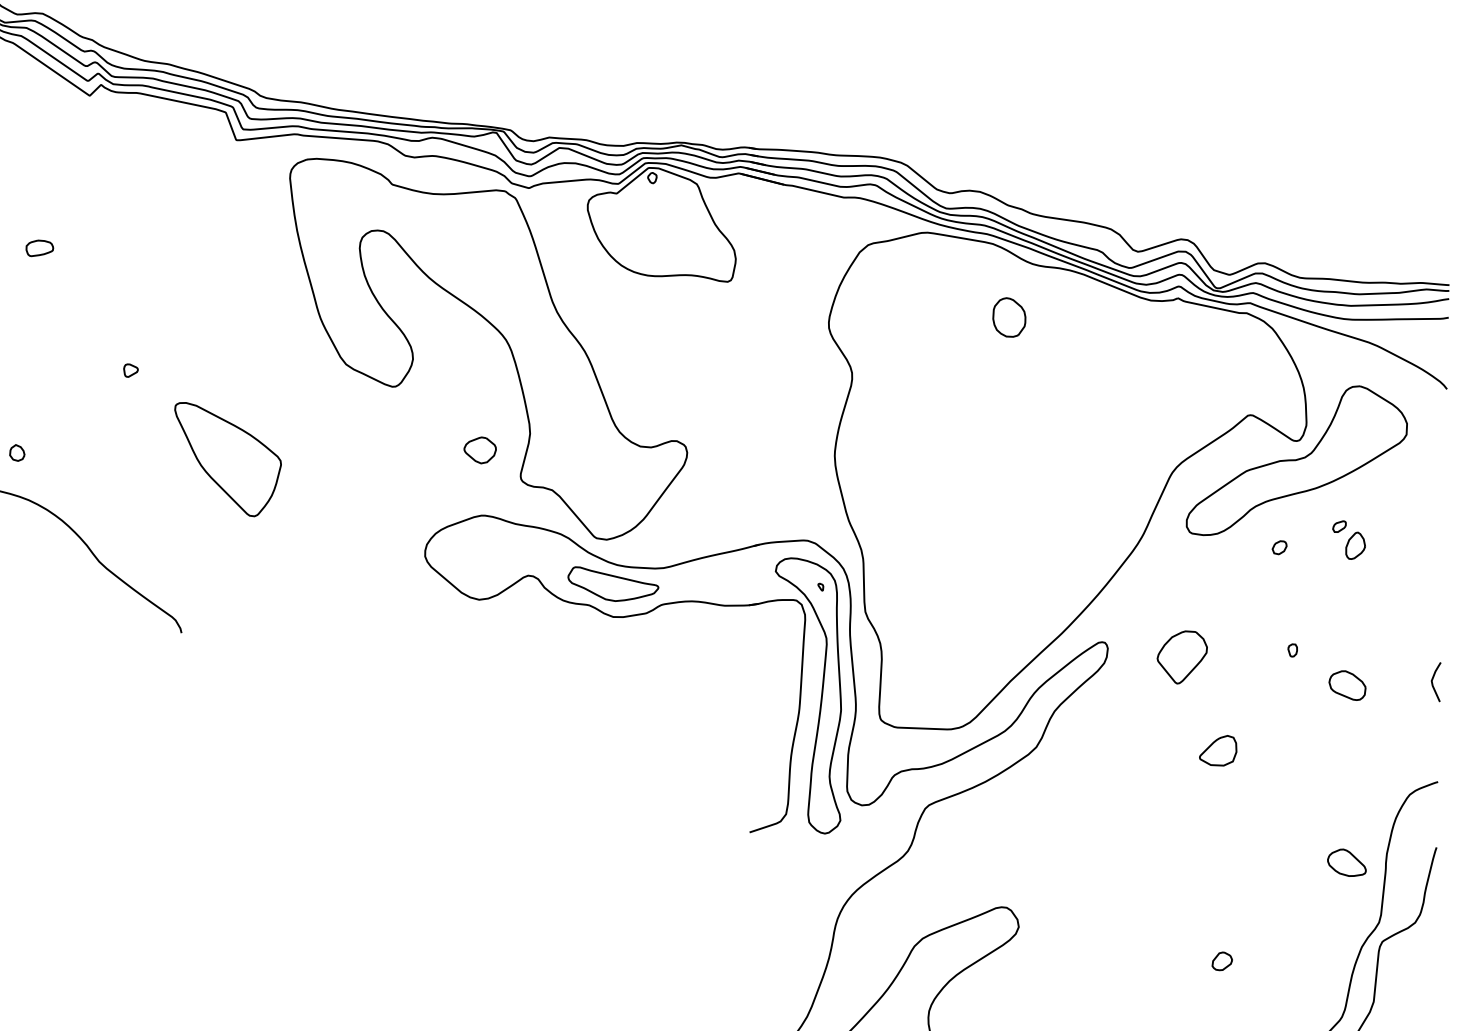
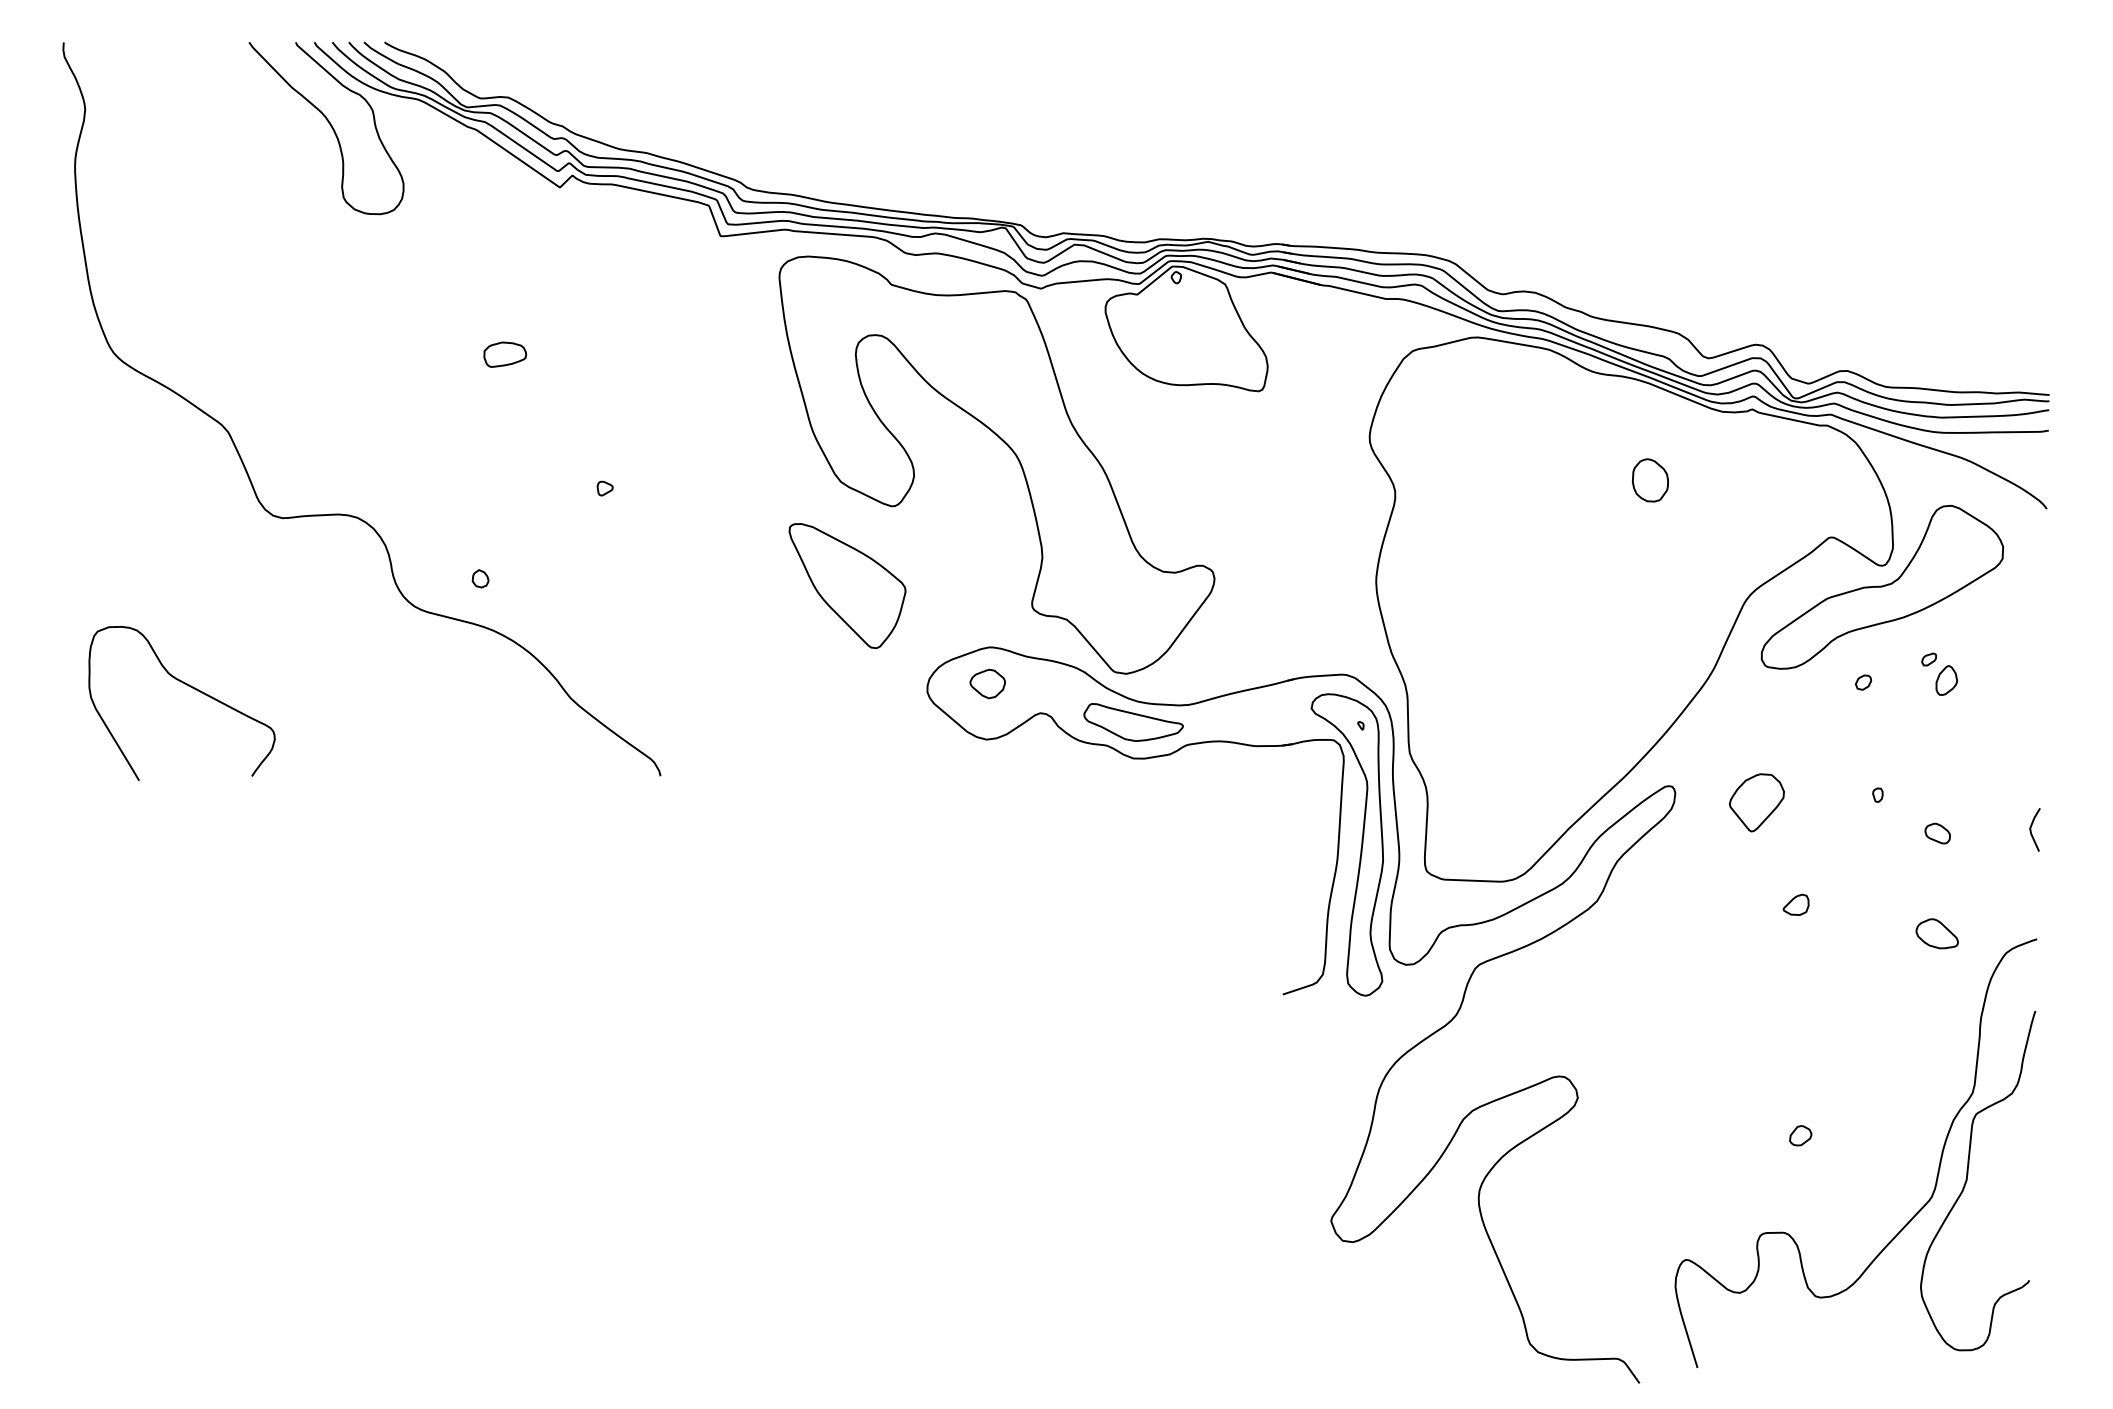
part: (40, 248) -> (505, 354), size x1.43
part: (1008, 317) -> (1649, 480), moved
part: (479, 449) -> (987, 683), moved
part: (228, 459) -> (847, 586), moved
part: (1347, 685) -> (1937, 833), size x0.62
part: (1217, 750) -> (1795, 904), size x0.62
part: (1346, 862) -> (1936, 933), moved

